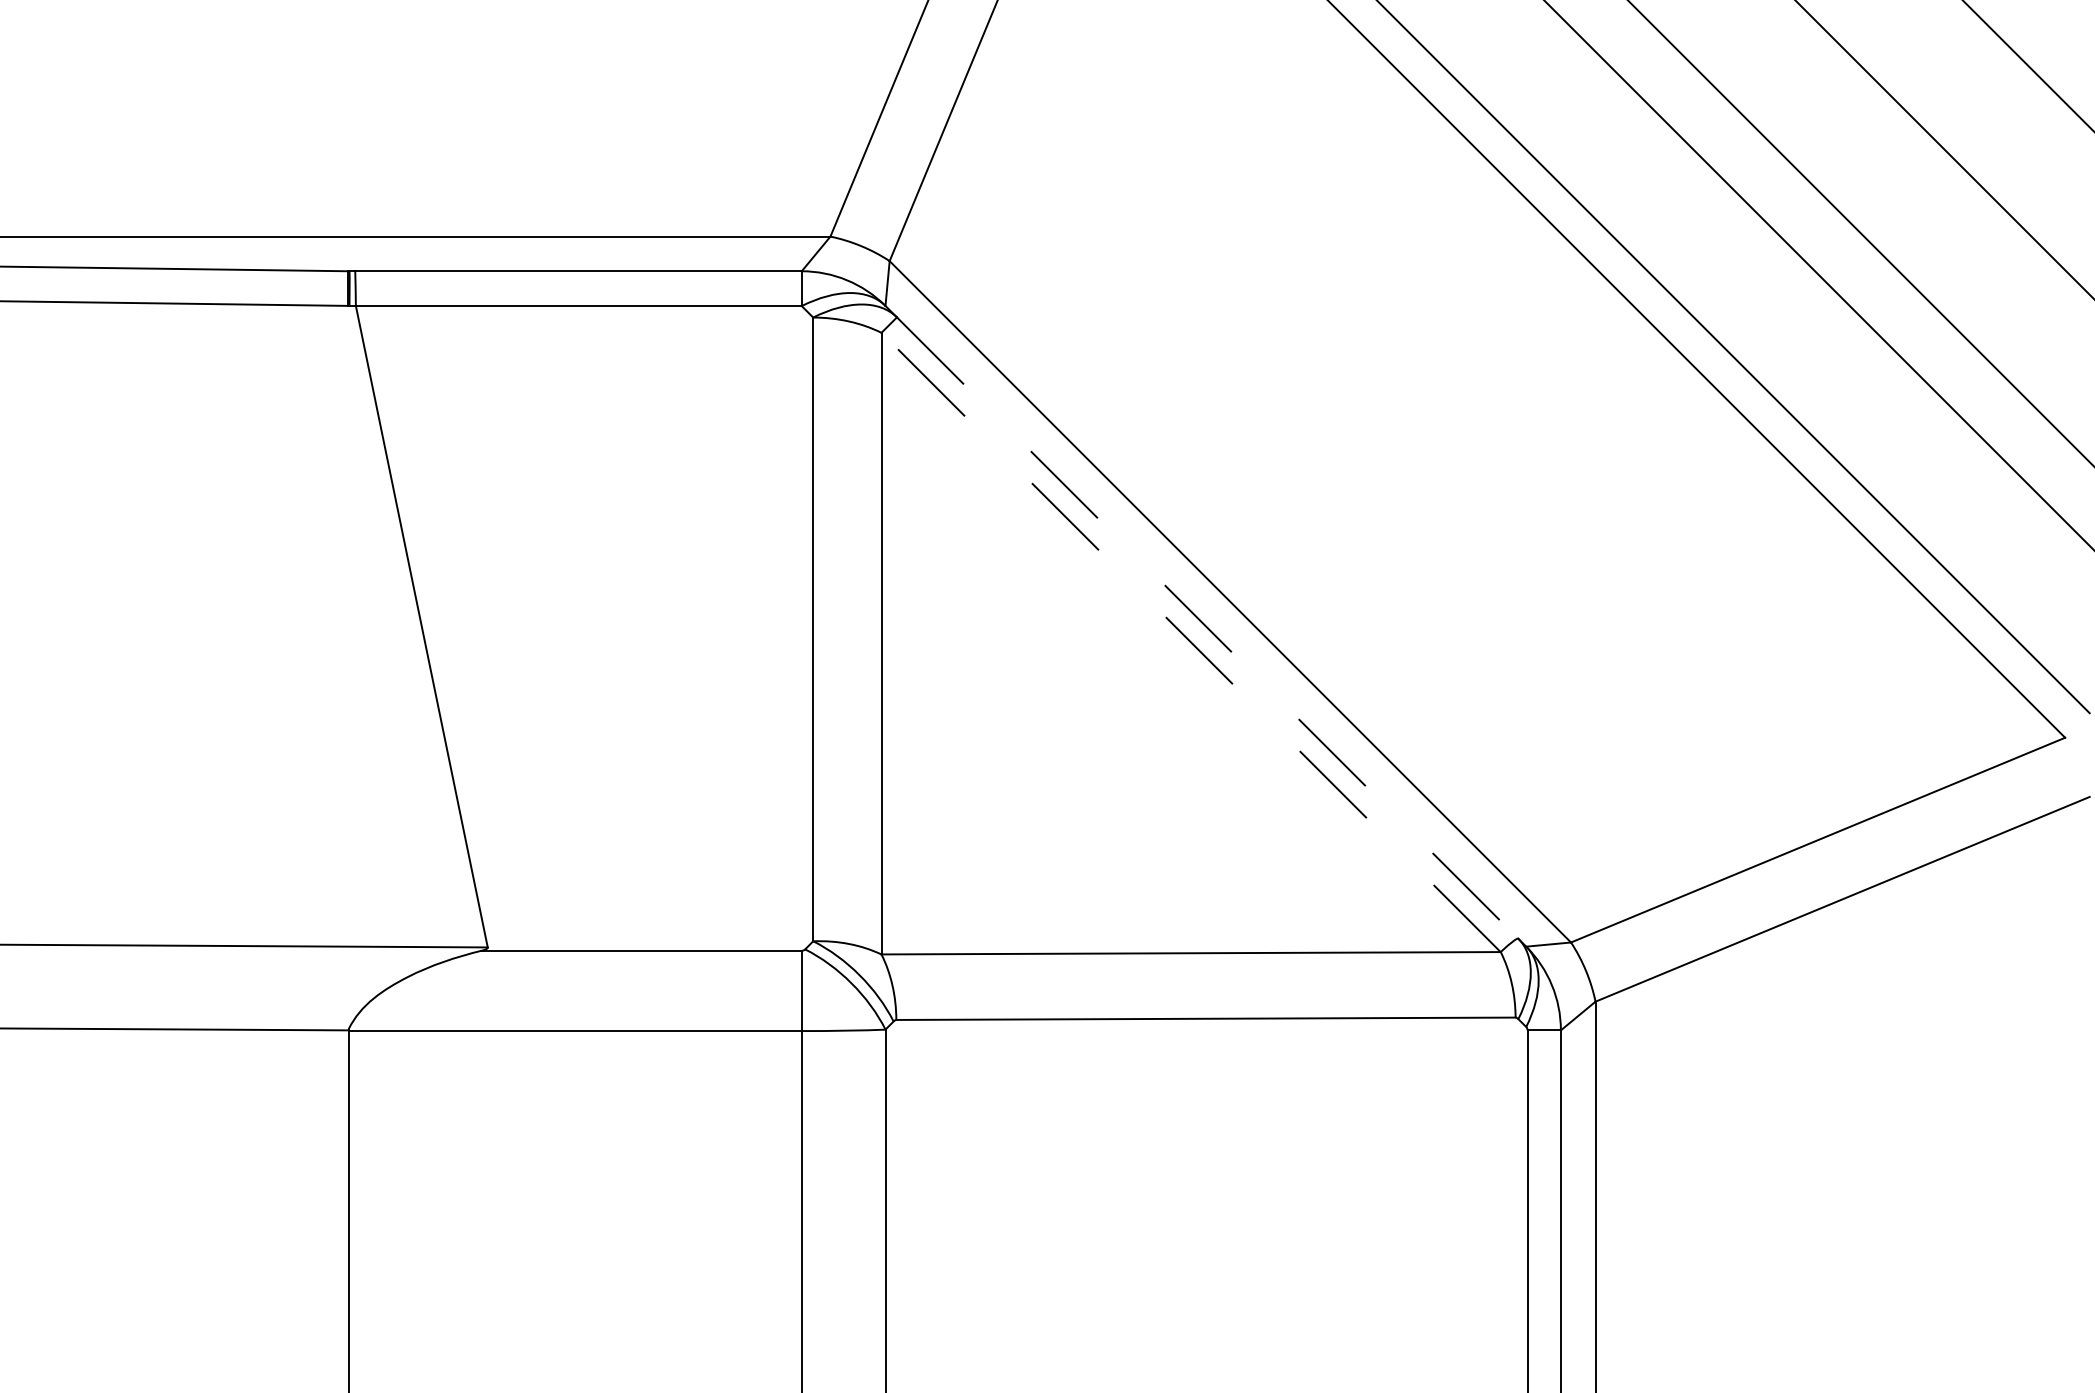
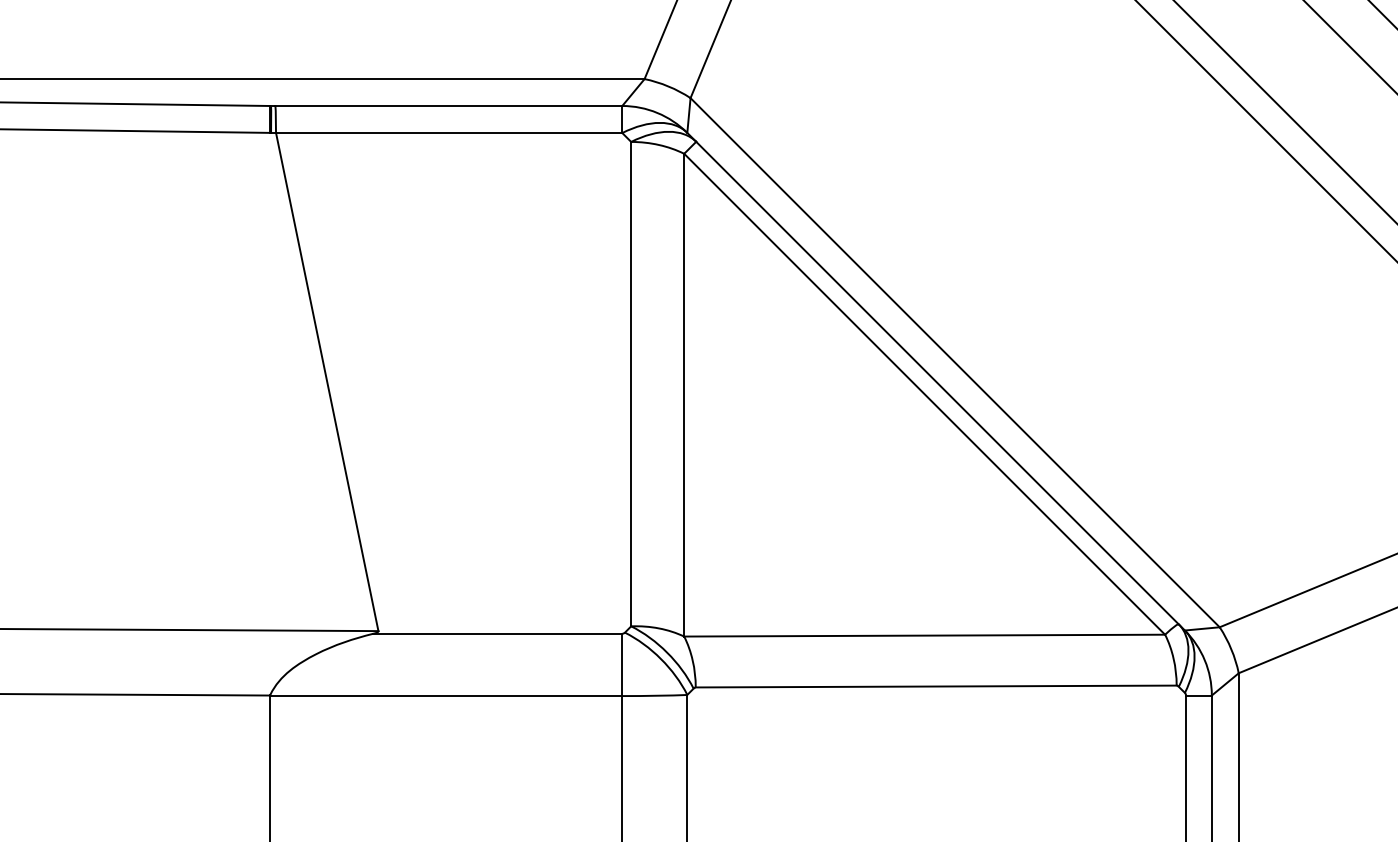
line: (1207, 628) -> (937, 383), dashed -> solid
line: (1191, 642) -> (924, 394), dashed -> solid

